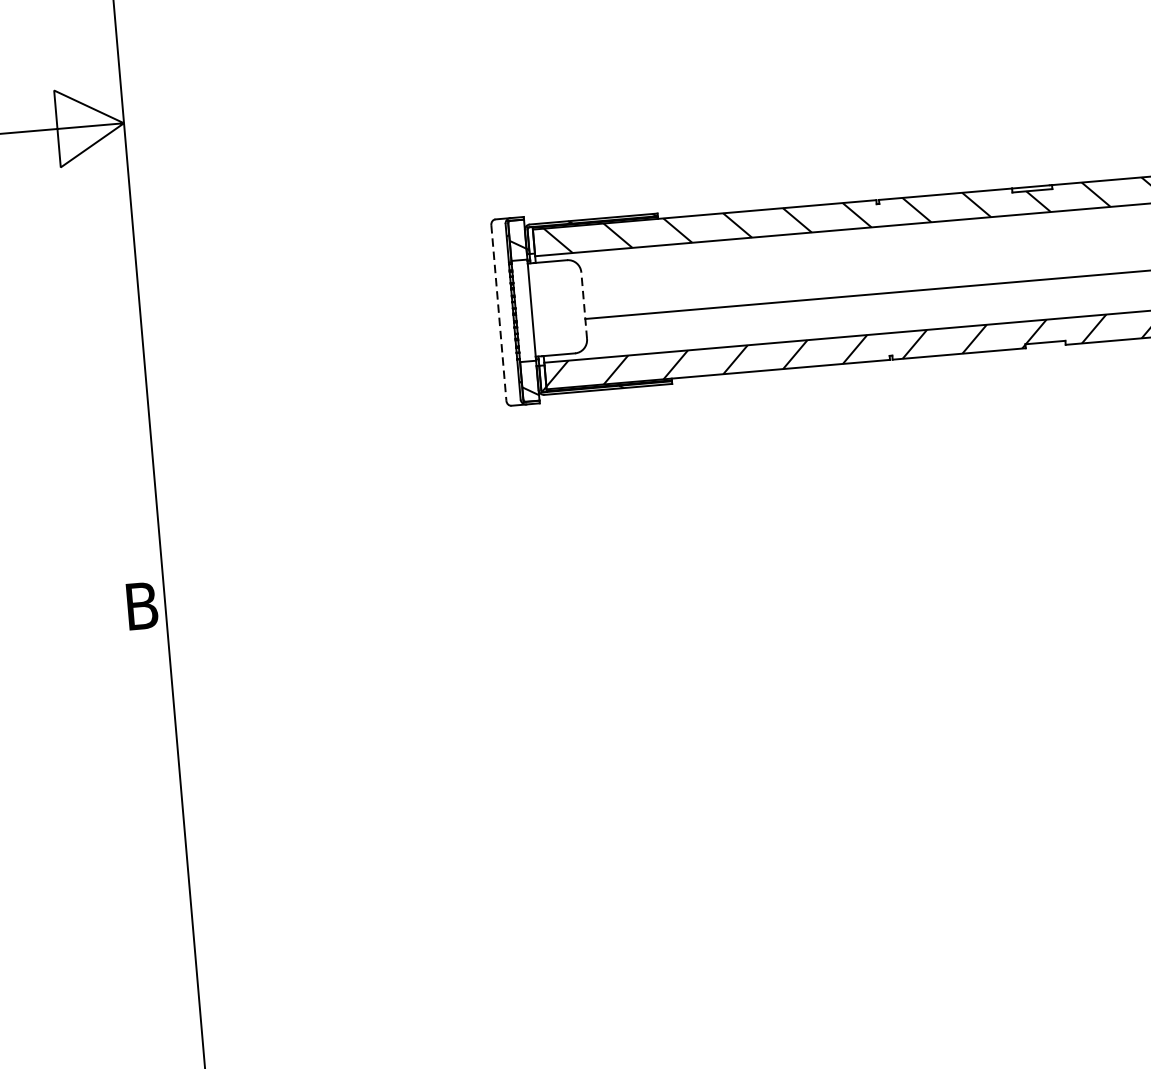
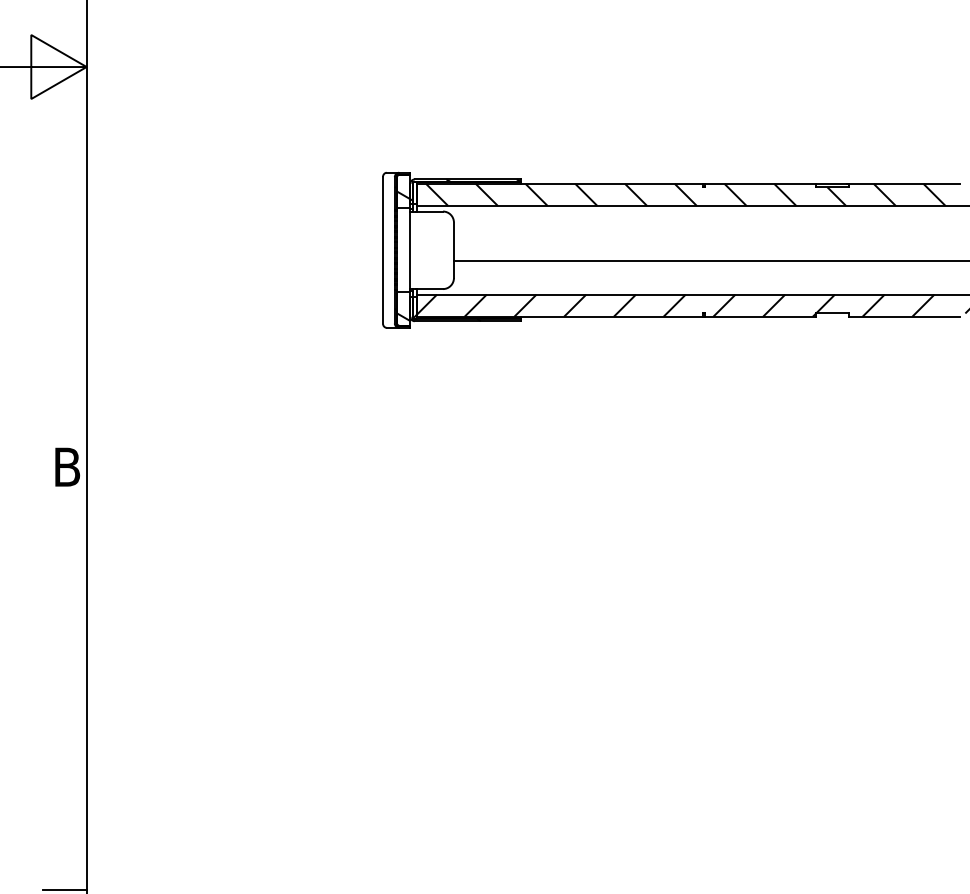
line: (583, 305) -> (453, 250), dashed -> solid
line: (498, 313) -> (382, 250), dashed -> solid

